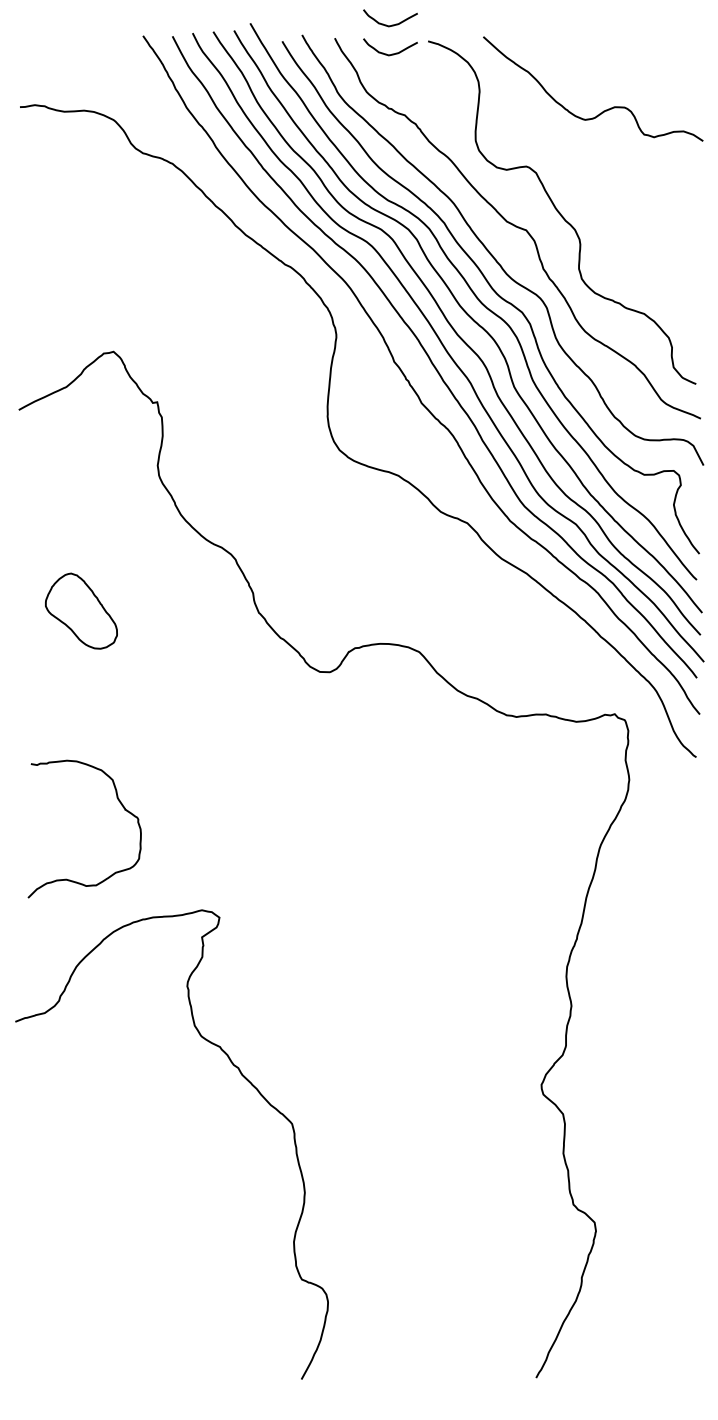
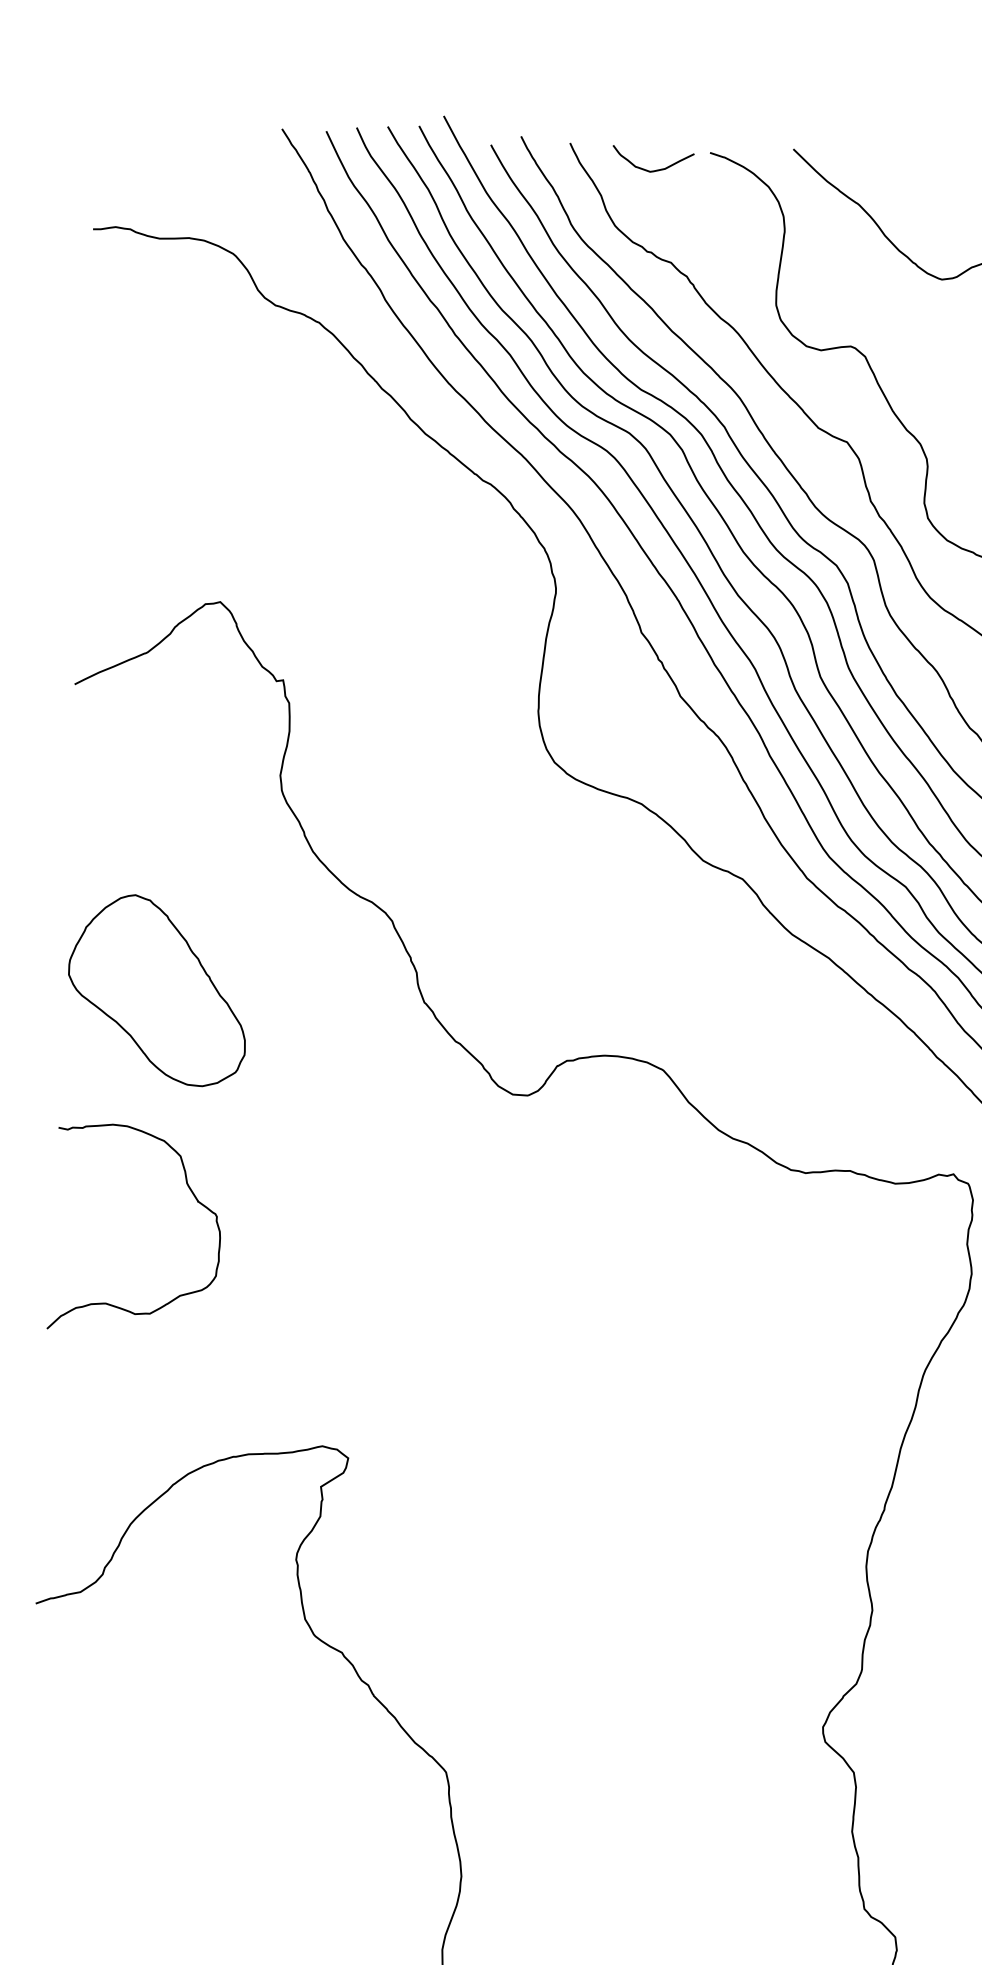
curve: (392, 24) -> (657, 125), removed
part: (81, 610) -> (157, 989), size x1.67
curve: (120, 804) -> (190, 1193), moved

